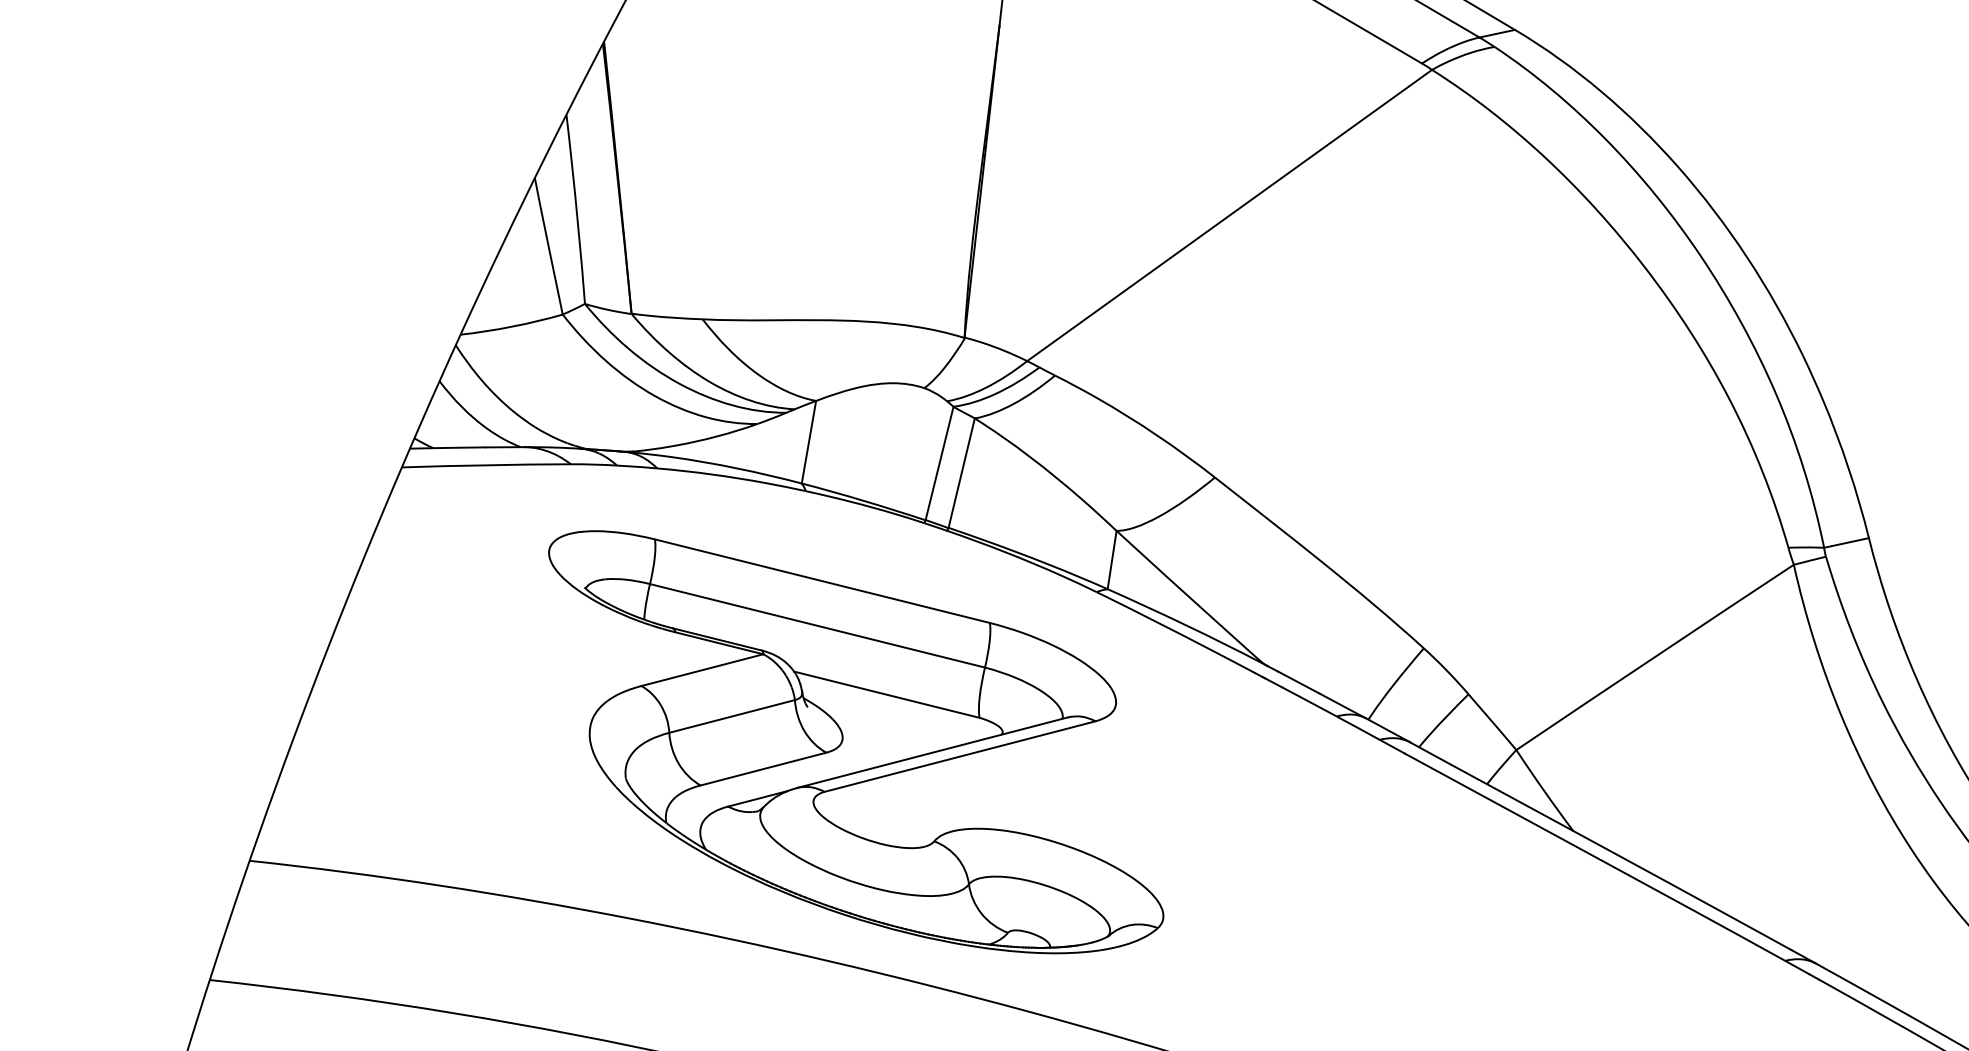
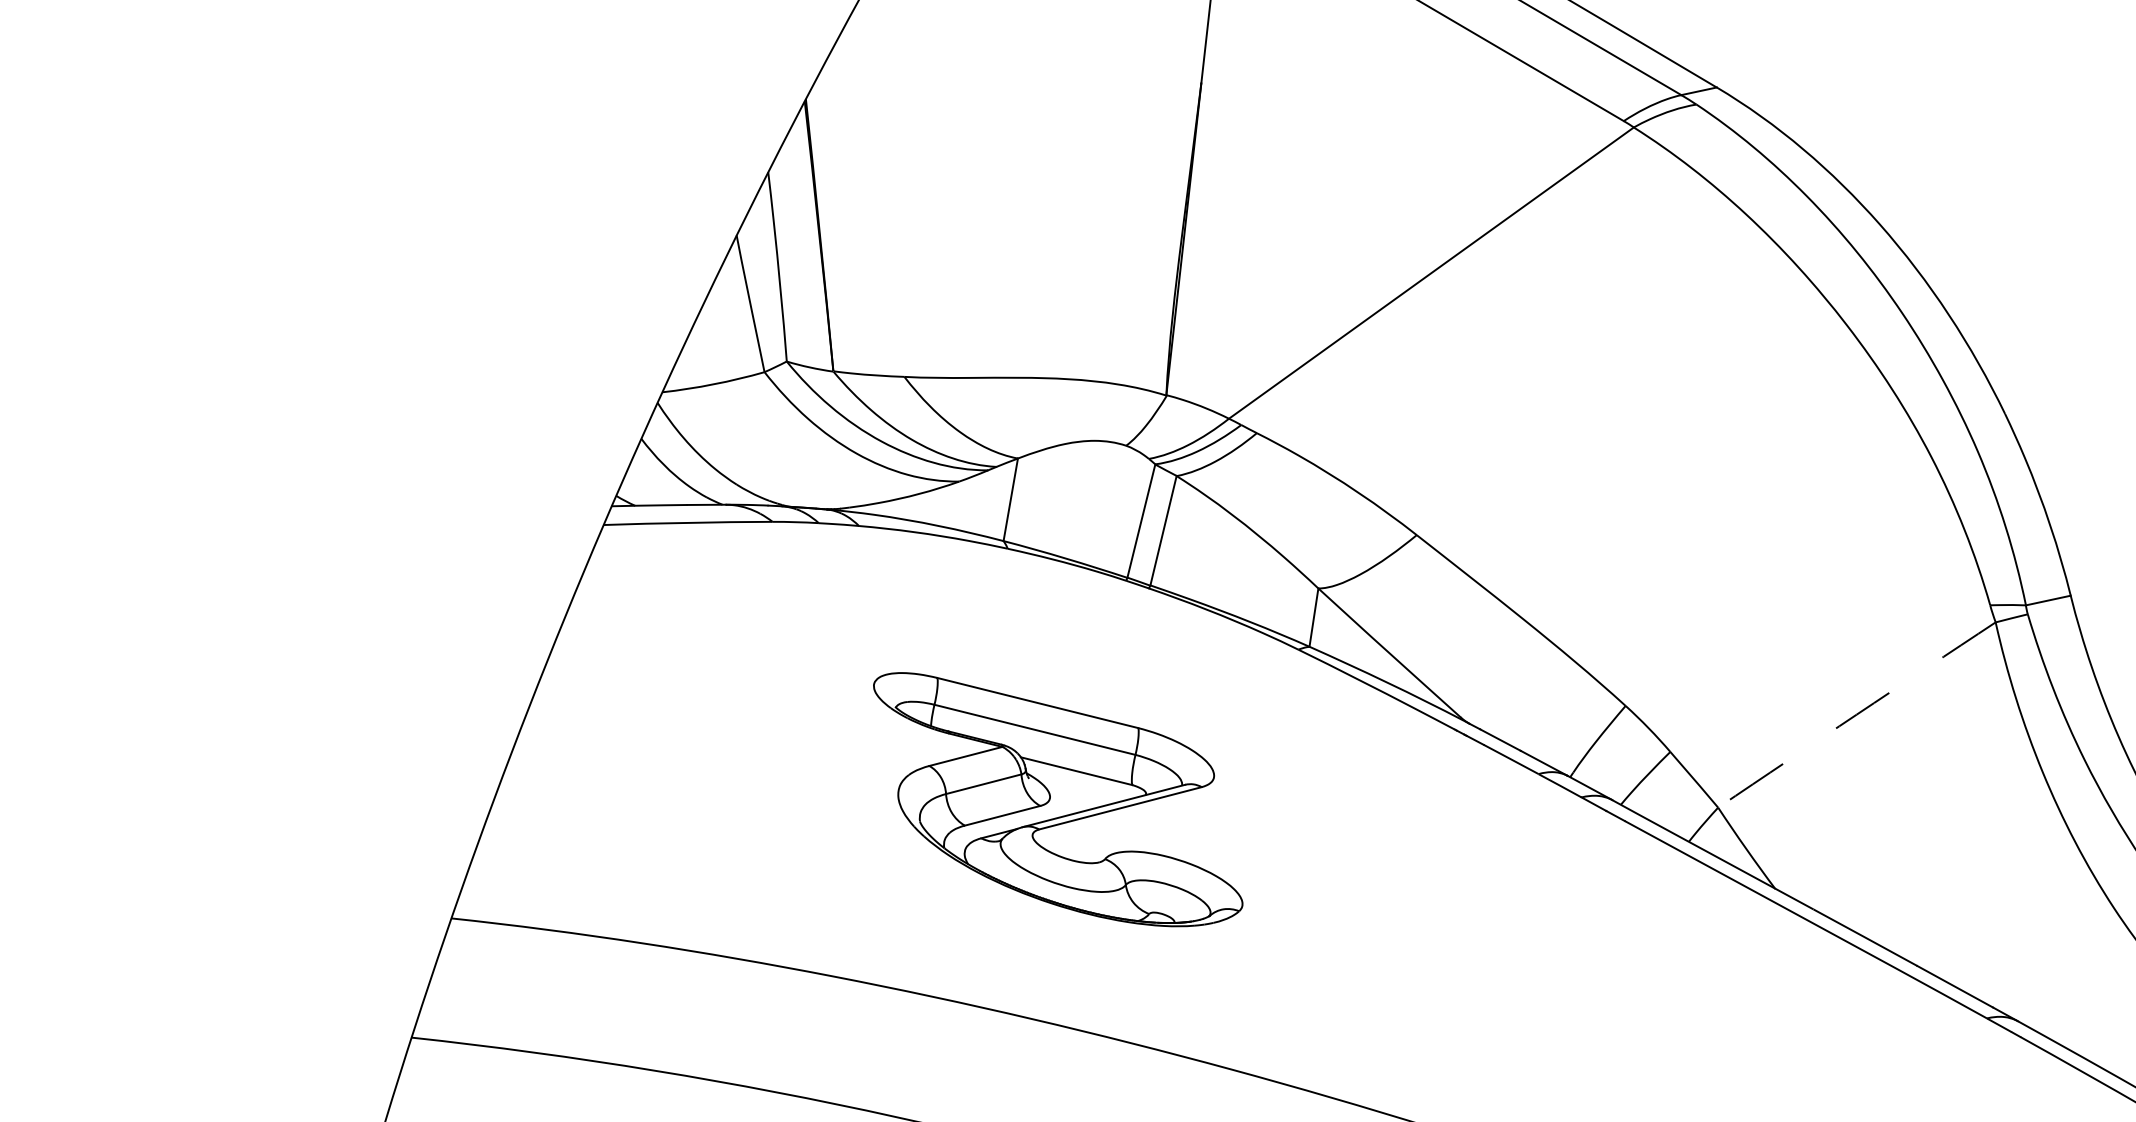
arc: (1654, 656) -> (1856, 714), solid -> dashed
part: (856, 741) -> (1058, 799), size x0.6

